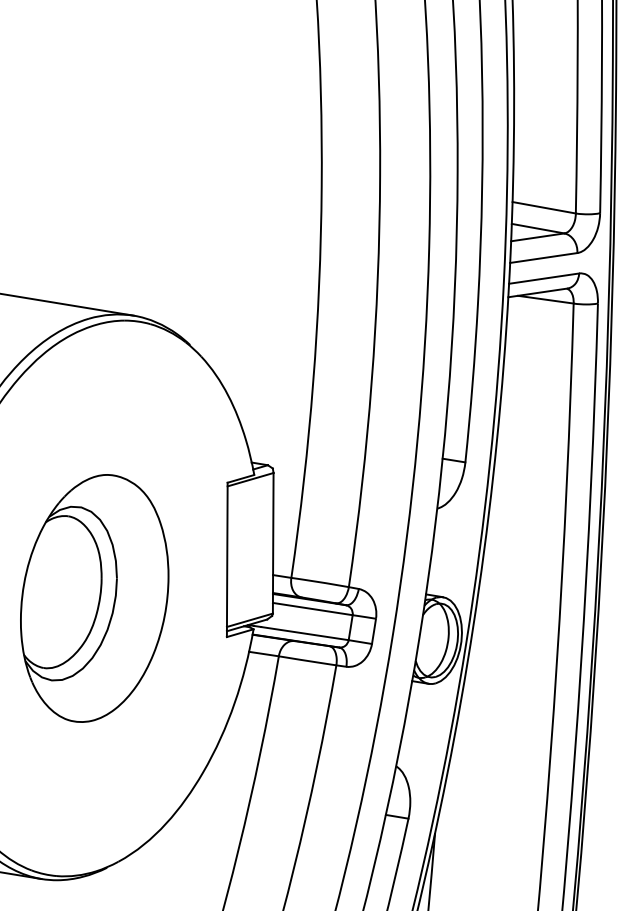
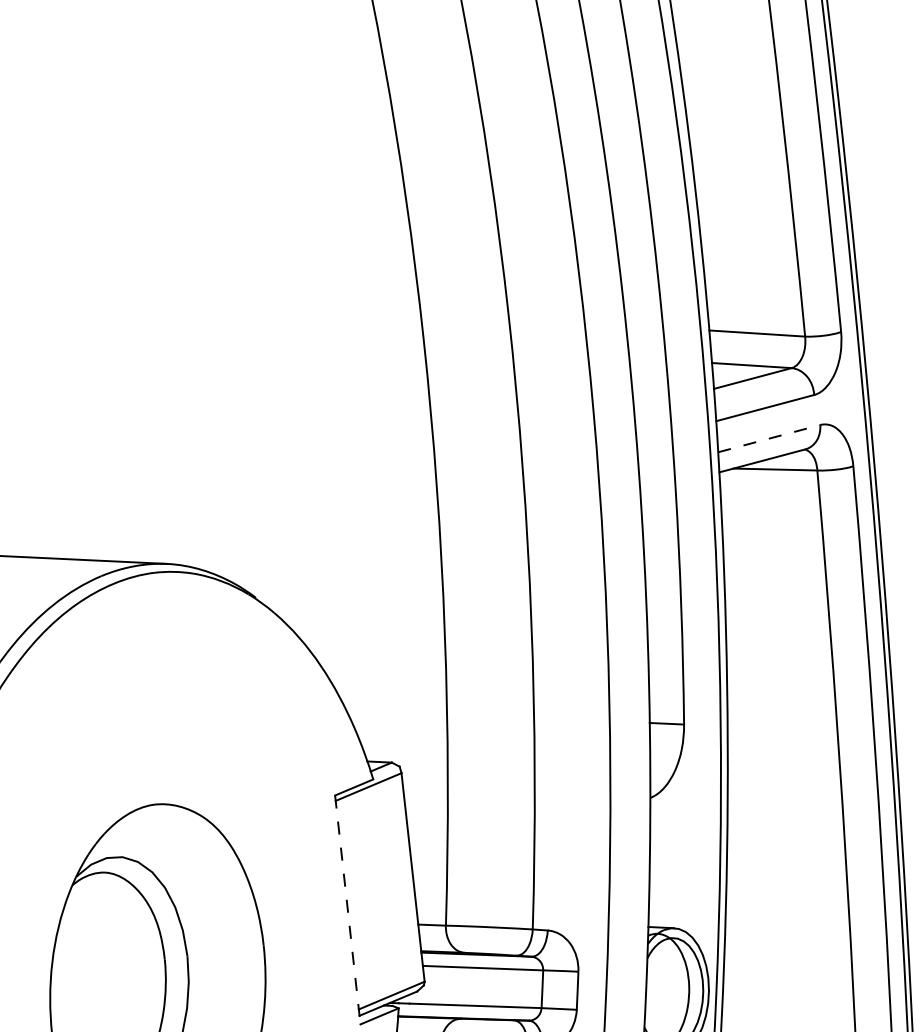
line: (544, 278) -> (769, 438), solid -> dashed
line: (227, 560) -> (348, 910), solid -> dashed

